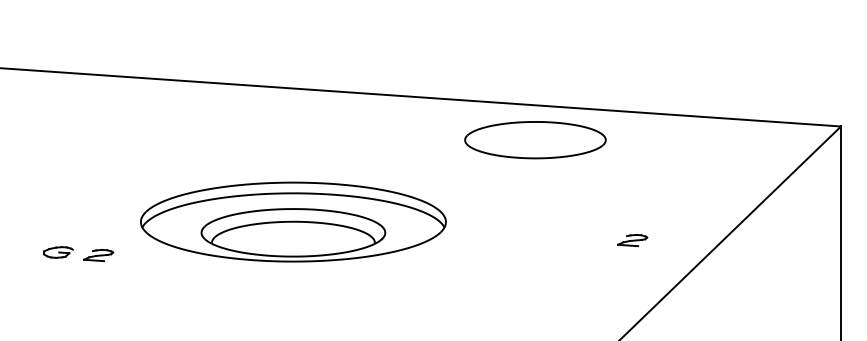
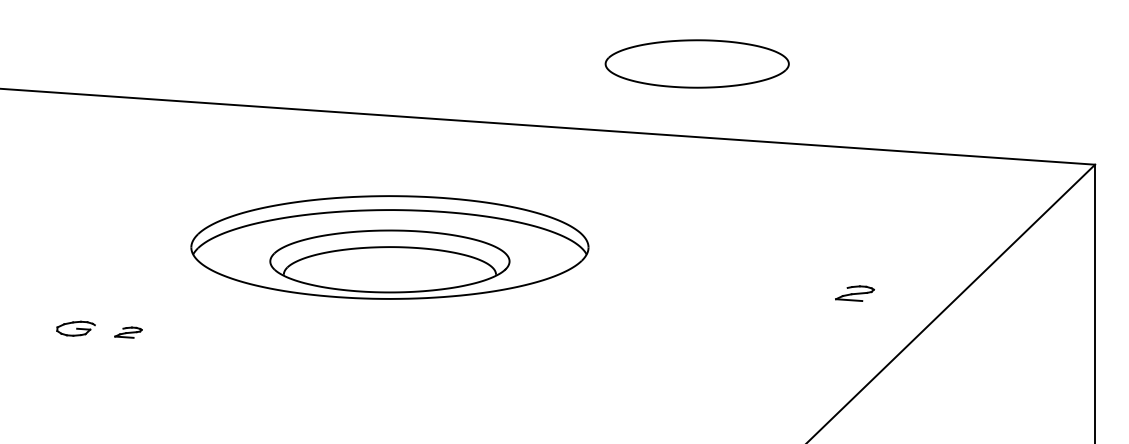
part: (535, 140) -> (697, 64), moved
part: (293, 221) -> (390, 246), moved
part: (632, 240) -> (854, 293), moved
part: (98, 255) -> (128, 332), size x0.7

